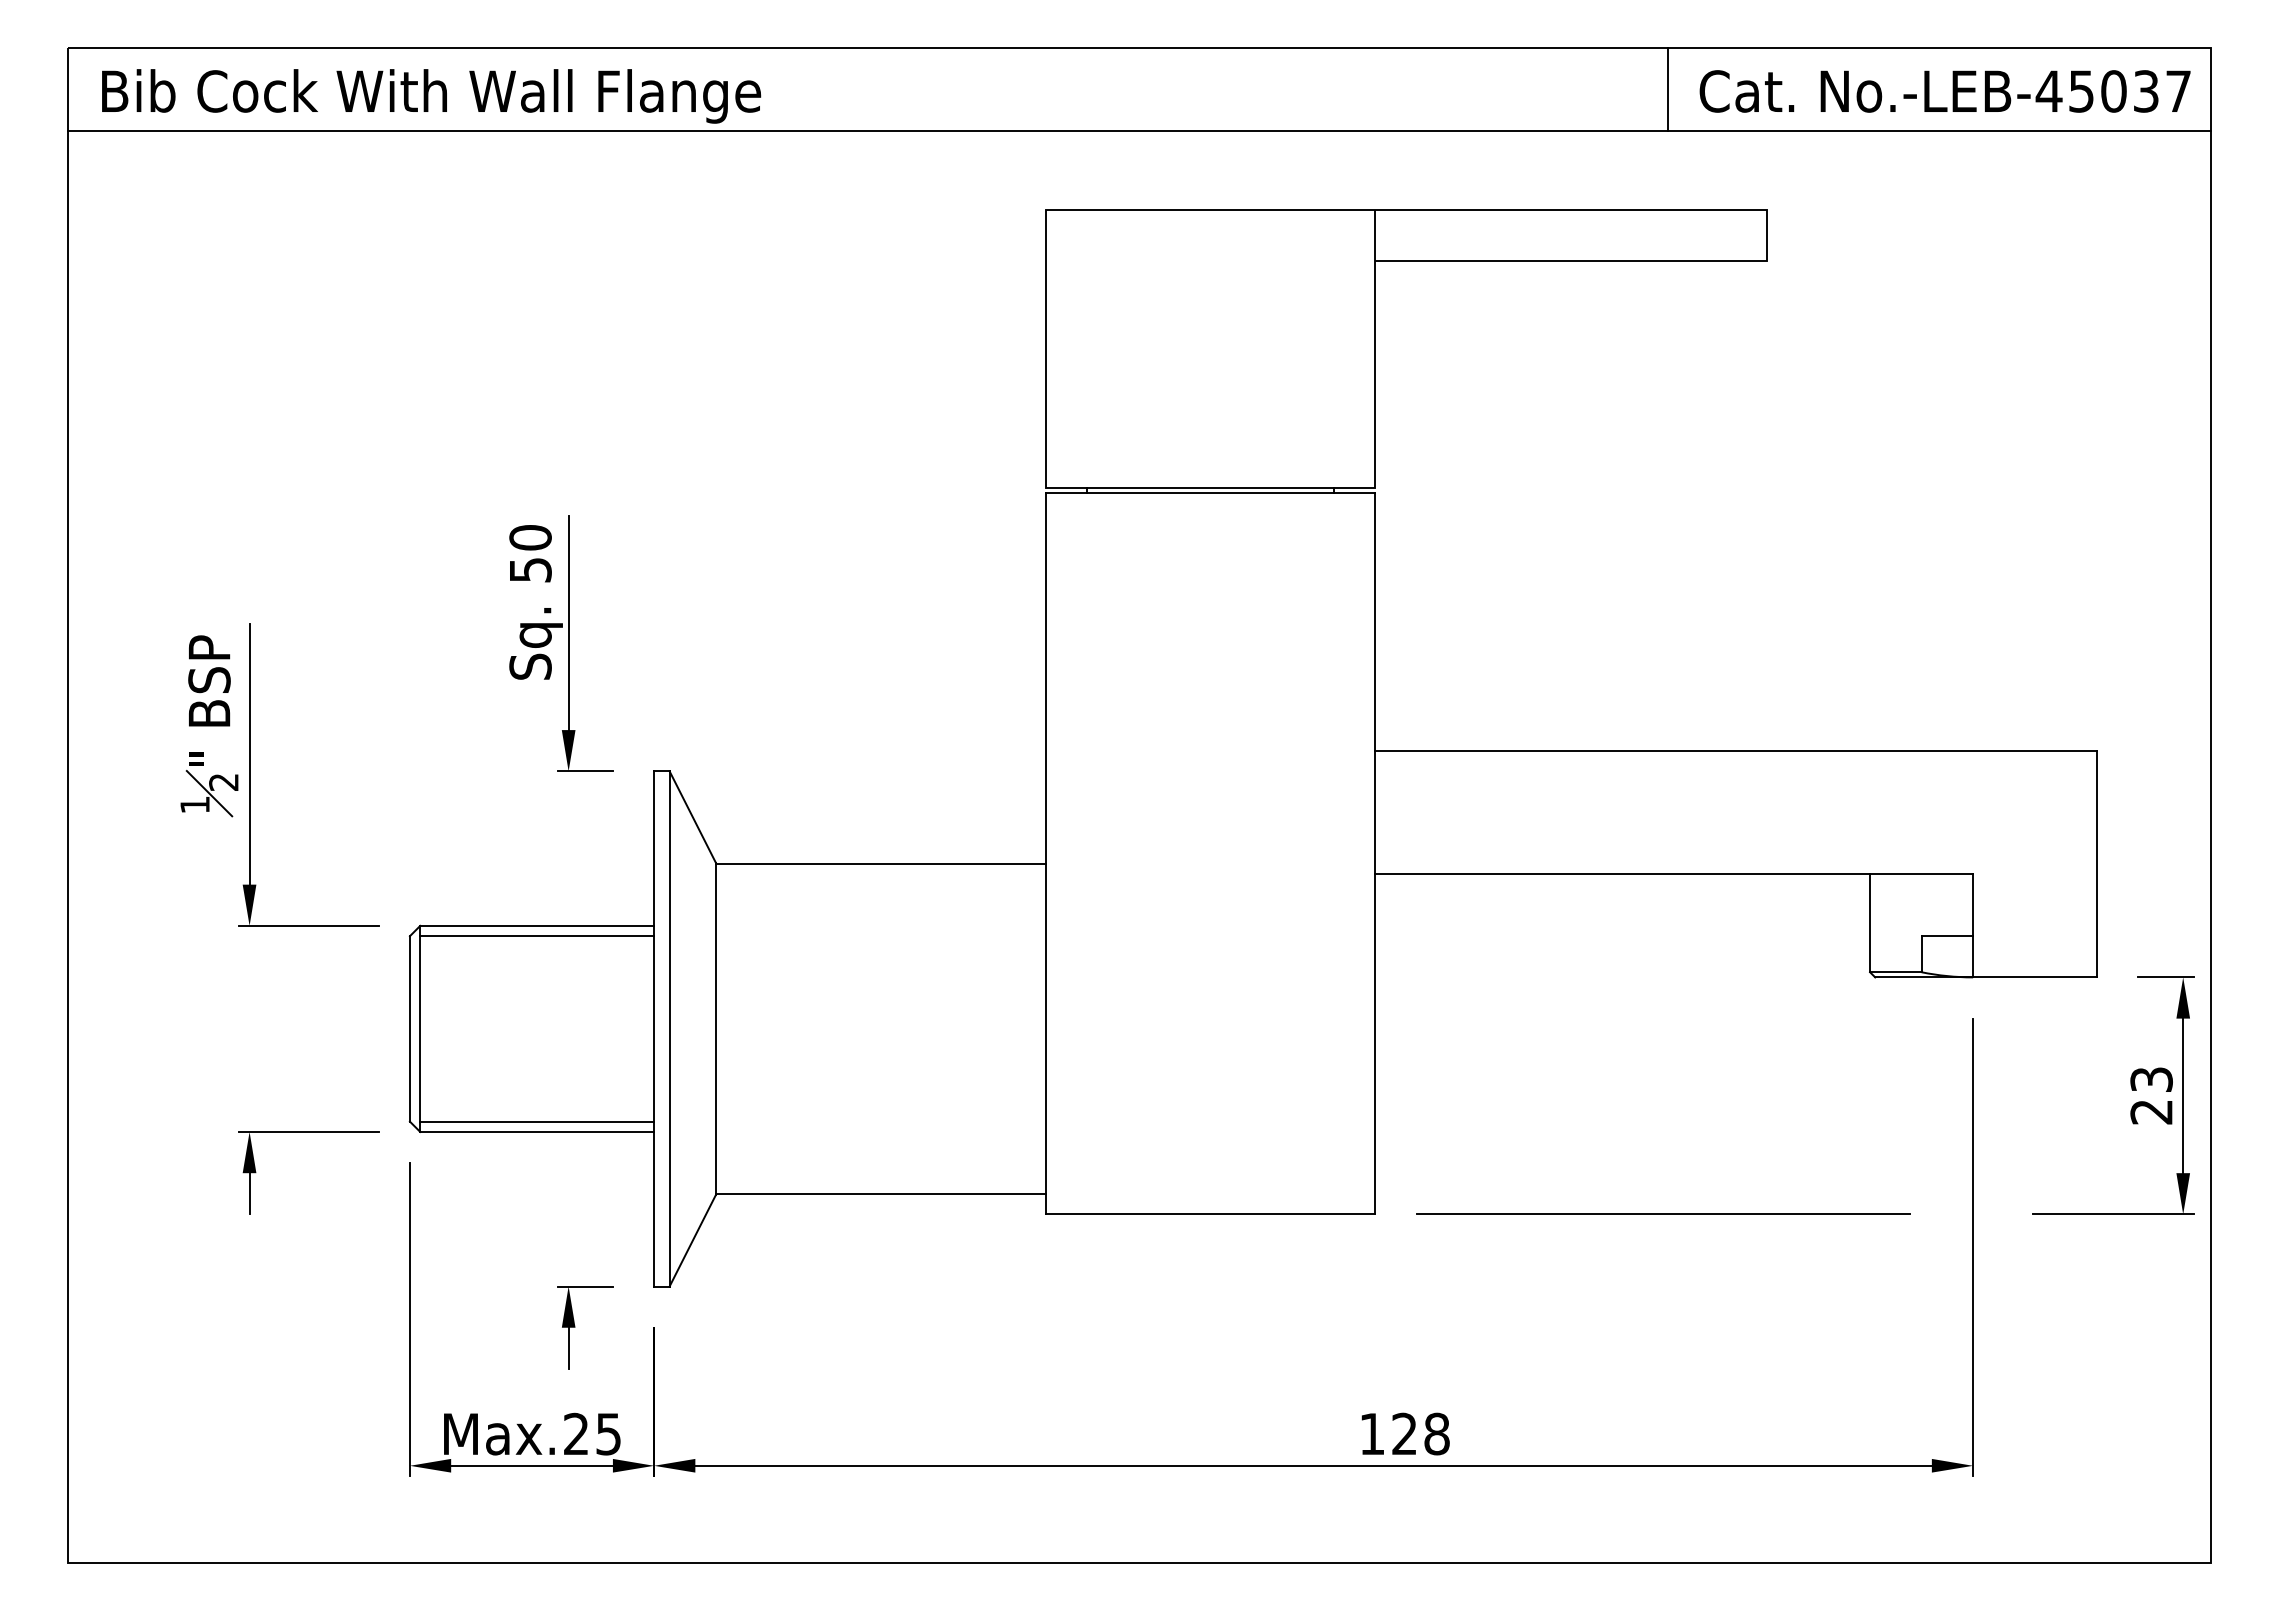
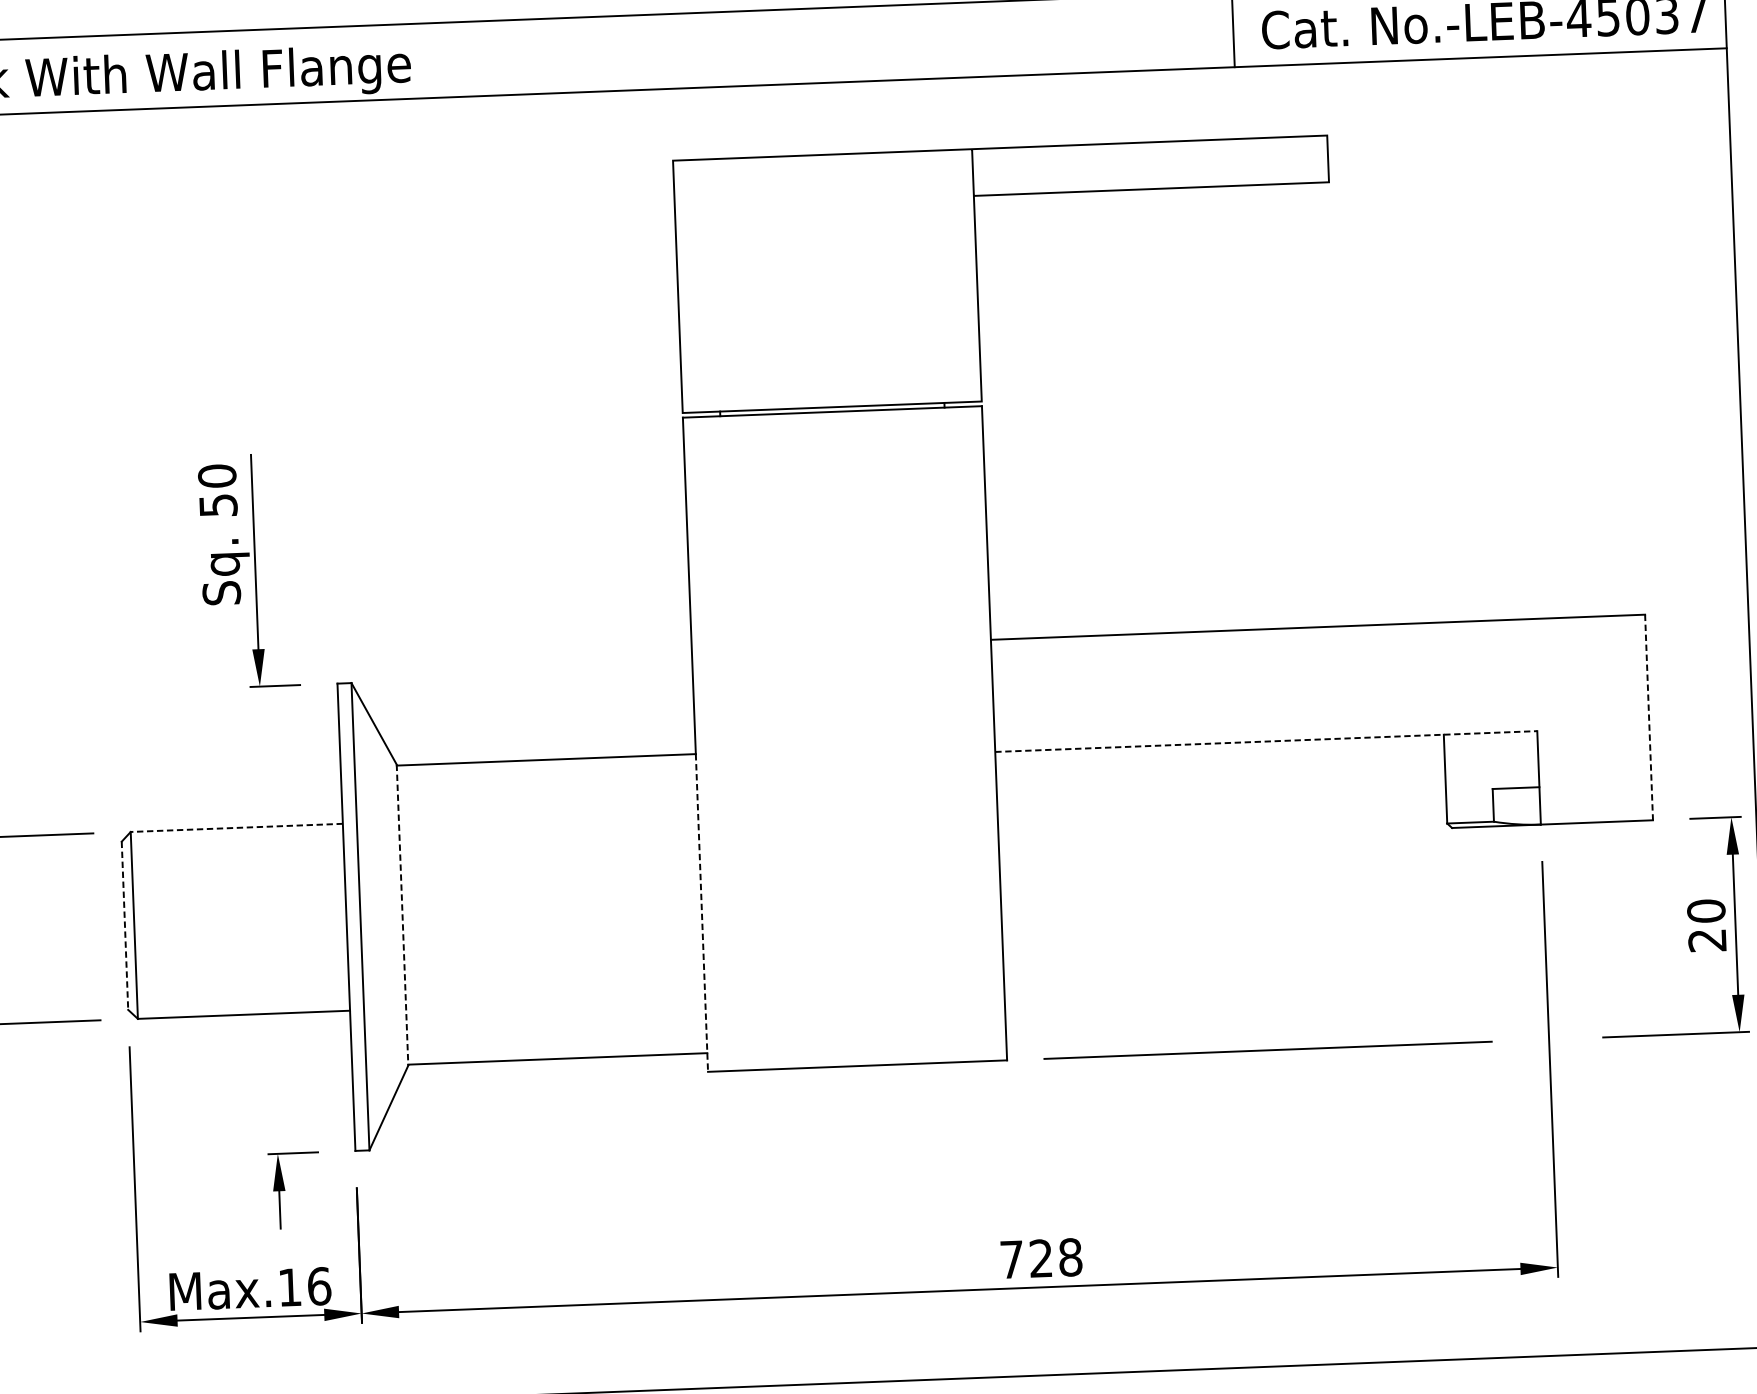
line: (2096, 864) -> (1648, 717), solid -> dashed
line: (1674, 874) -> (1266, 741), solid -> dashed
line: (537, 925) -> (237, 827), solid -> dashed
line: (537, 936) -> (237, 837), removed
line: (409, 1028) -> (124, 925), solid -> dashed
line: (715, 1028) -> (402, 914), solid -> dashed
line: (1045, 1039) -> (701, 913), solid -> dashed
text: (2151, 1079) -> (1706, 910), 23 -> 20
line: (537, 1121) -> (243, 1005), removed
text: (592, 1433) -> (304, 1286), Max.25 -> Max.16
text: (1372, 1433) -> (1012, 1259), 128 -> 728

